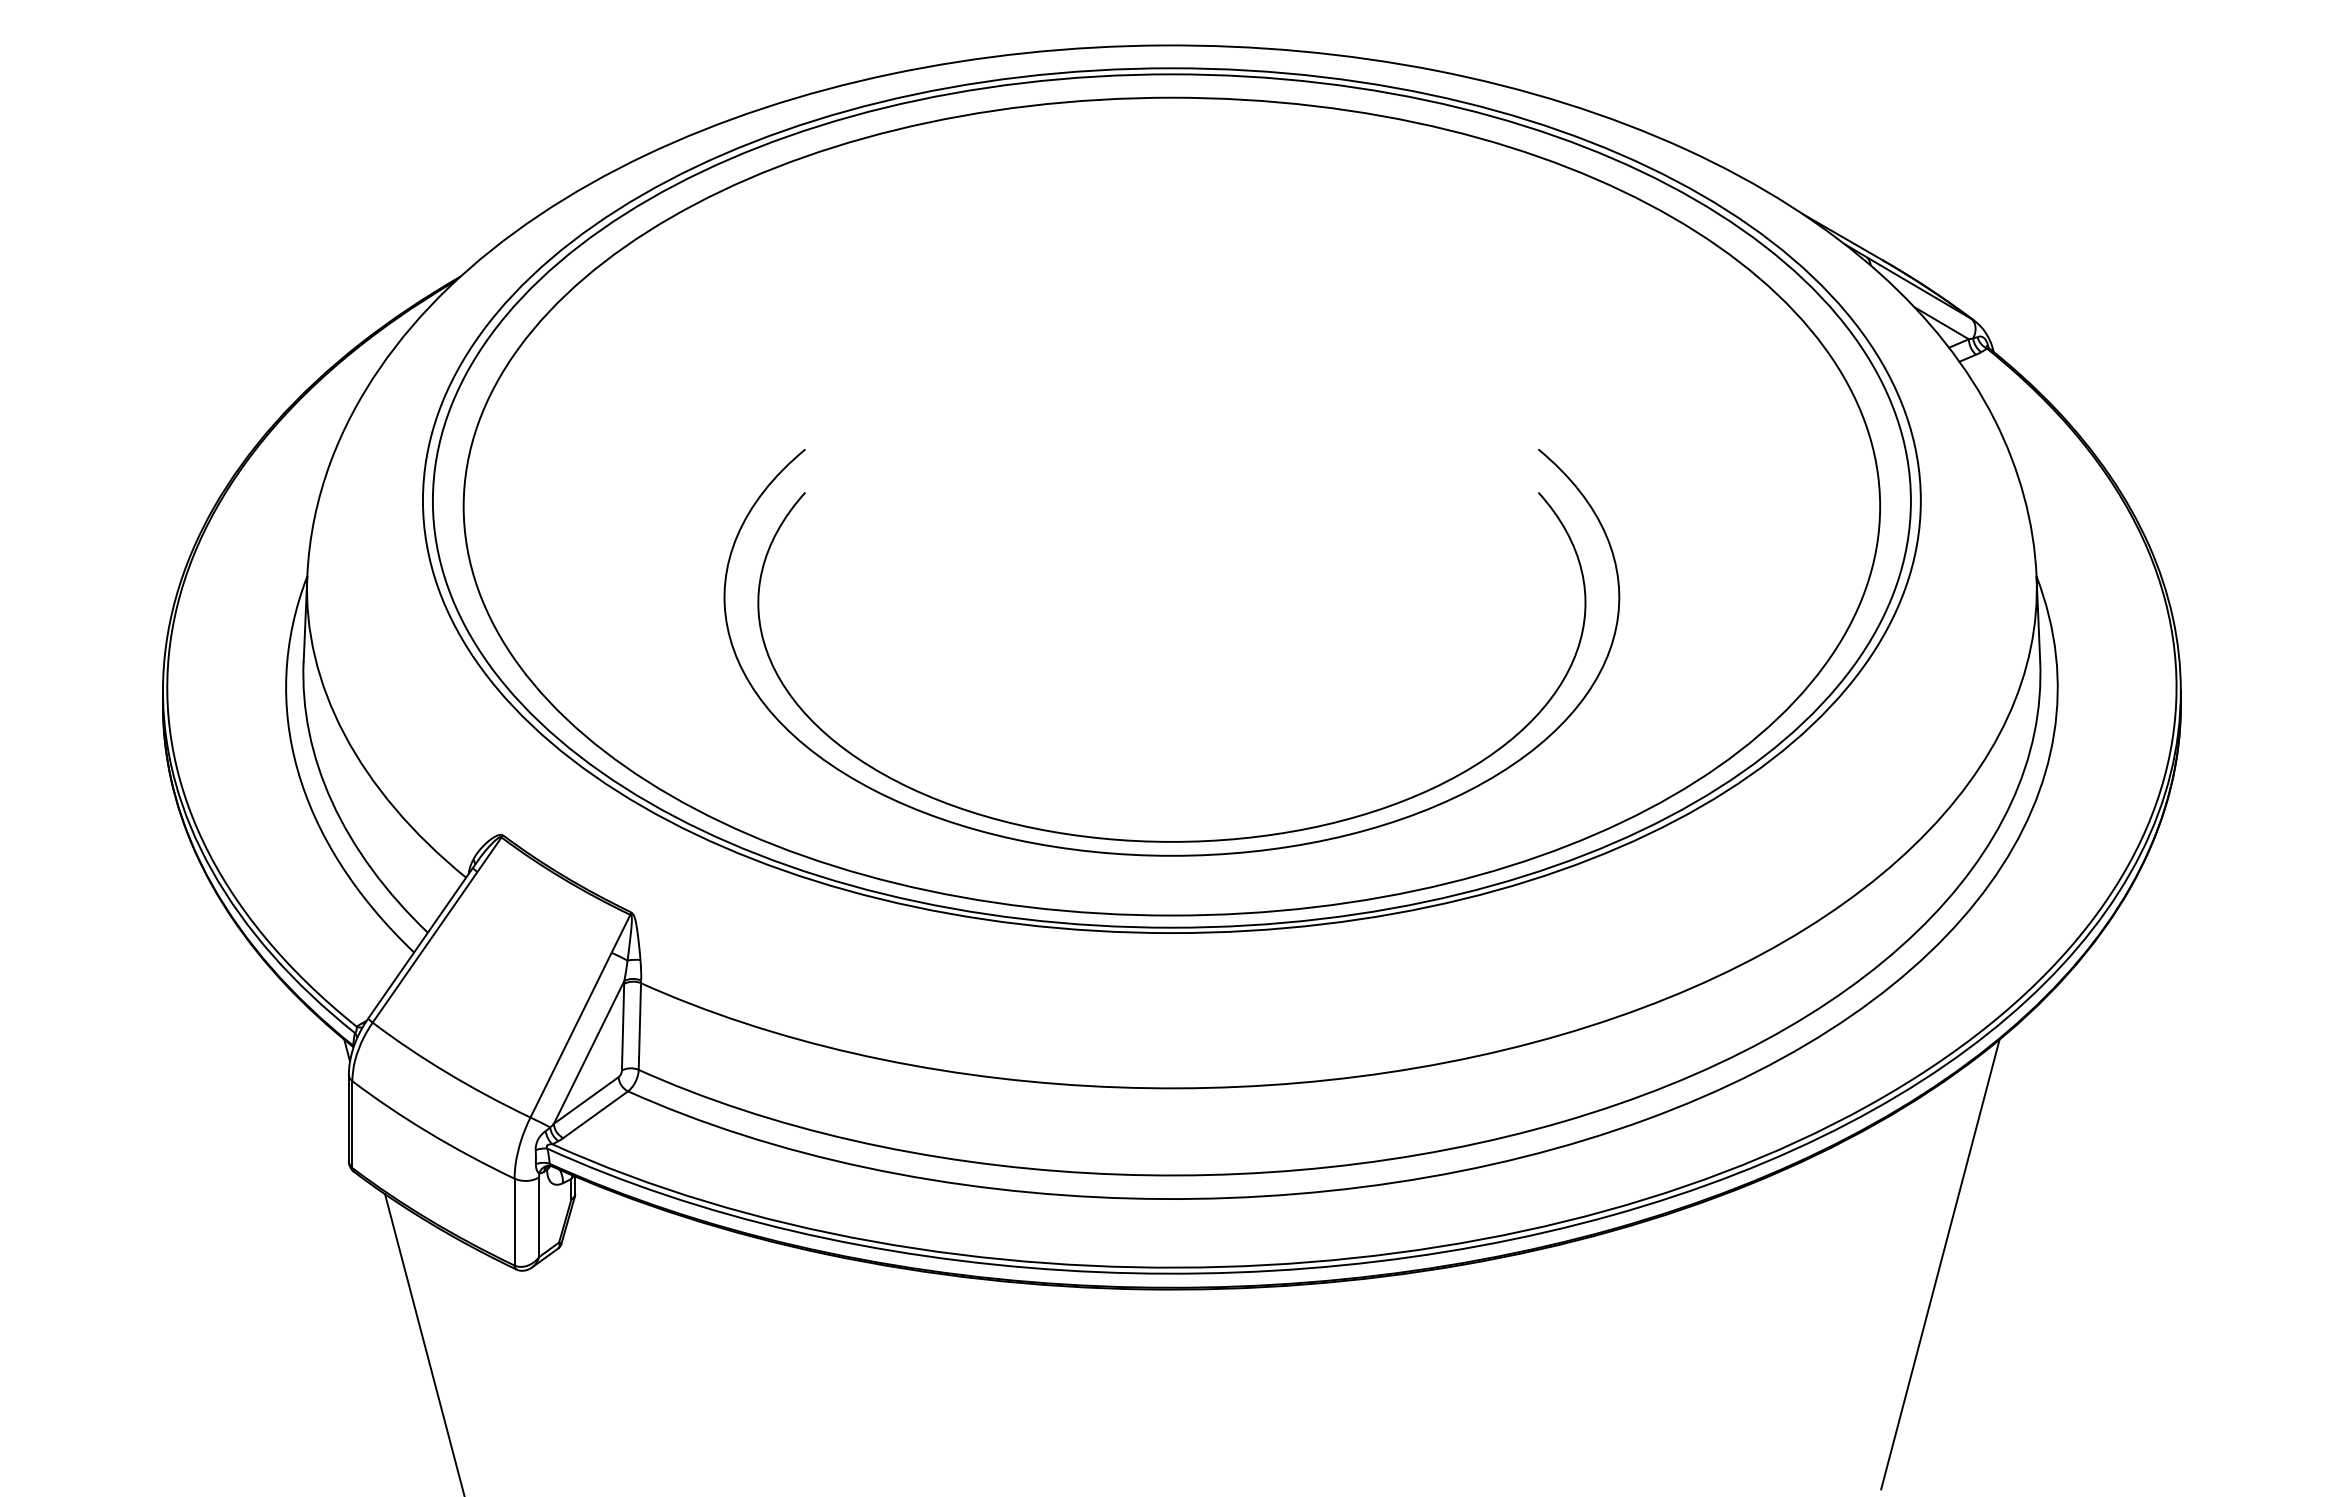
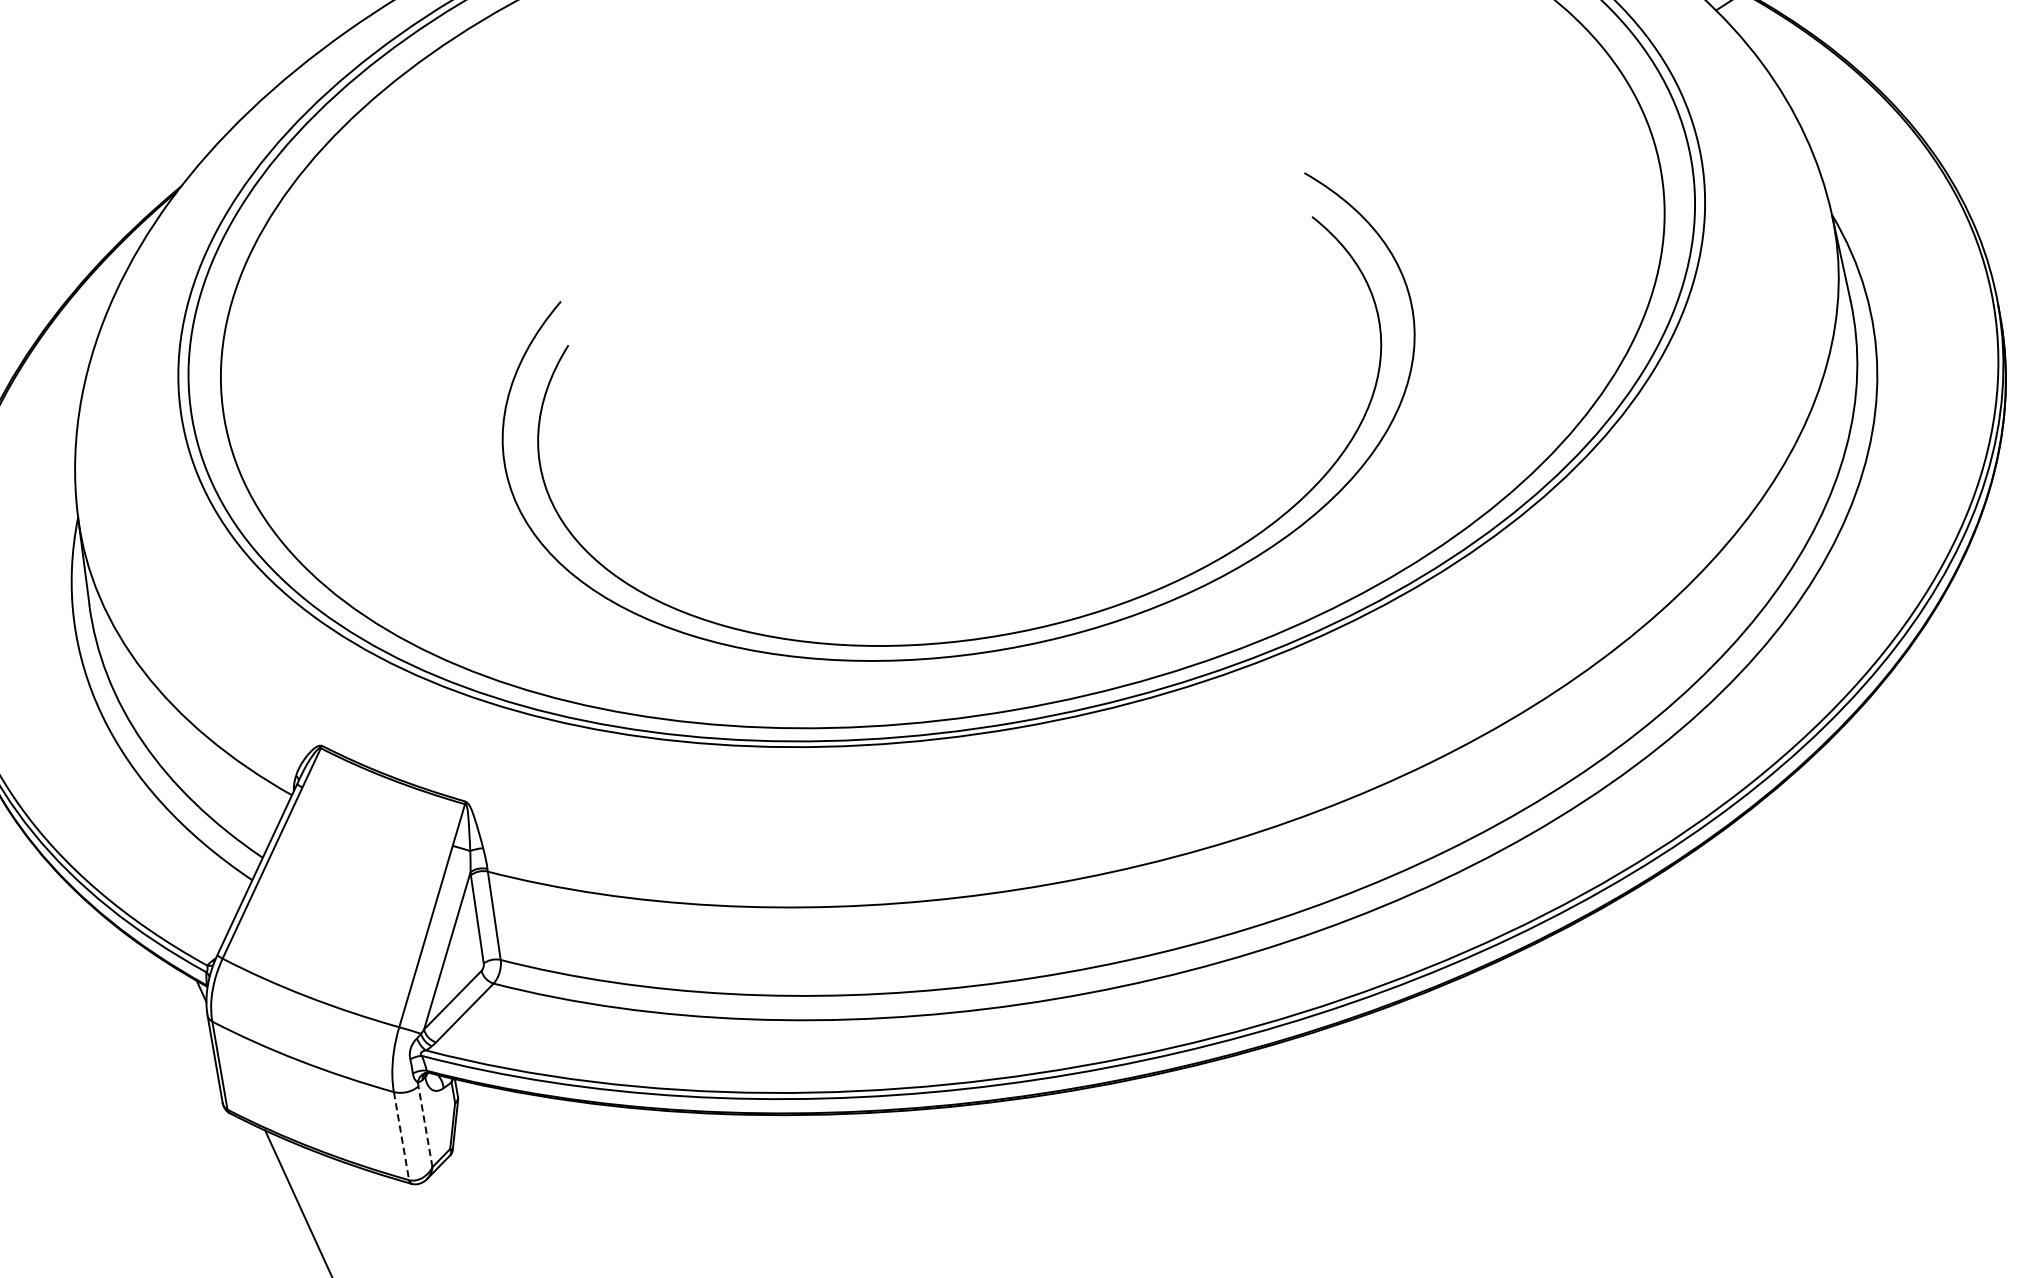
line: (539, 1217) -> (425, 1127), solid -> dashed
line: (514, 1222) -> (401, 1136), solid -> dashed
line: (1940, 1264) -> (1855, 929), removed

